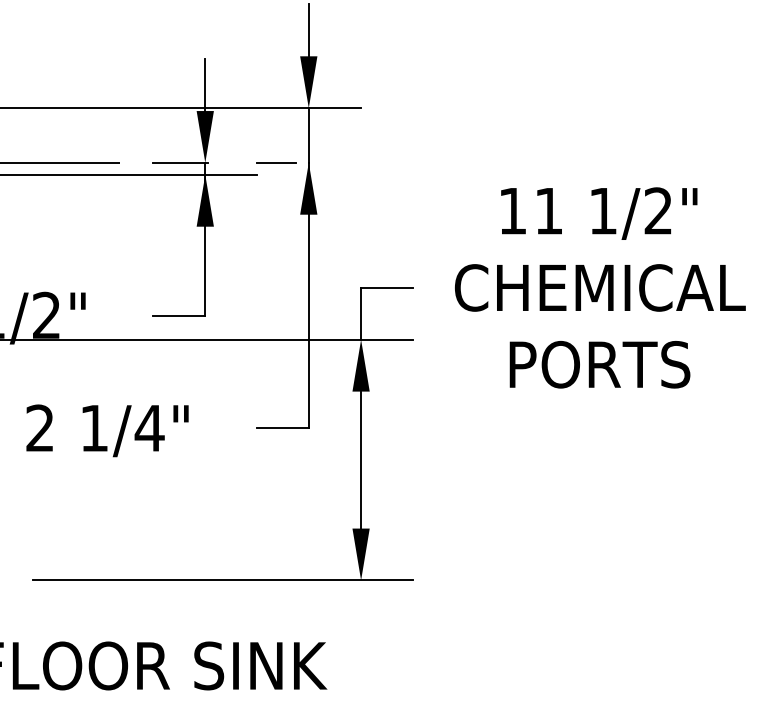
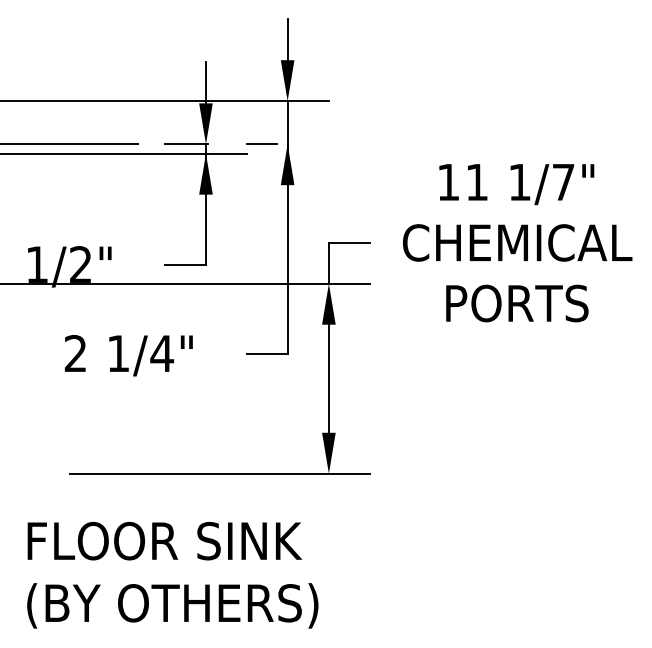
text: (658, 210) -> (563, 181), 1/2" -> 1/7"

